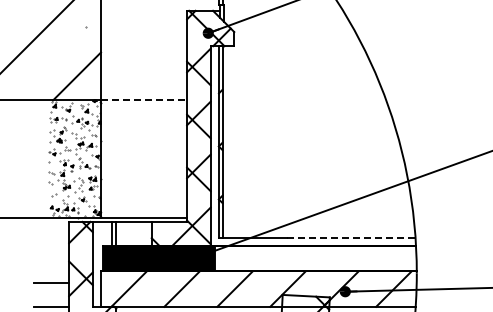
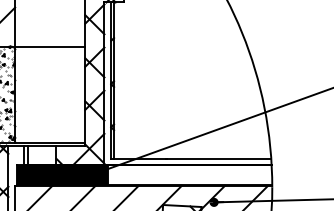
line: (144, 100) -> (50, 46), dashed -> solid
line: (351, 237) -> (219, 158), dashed -> solid

